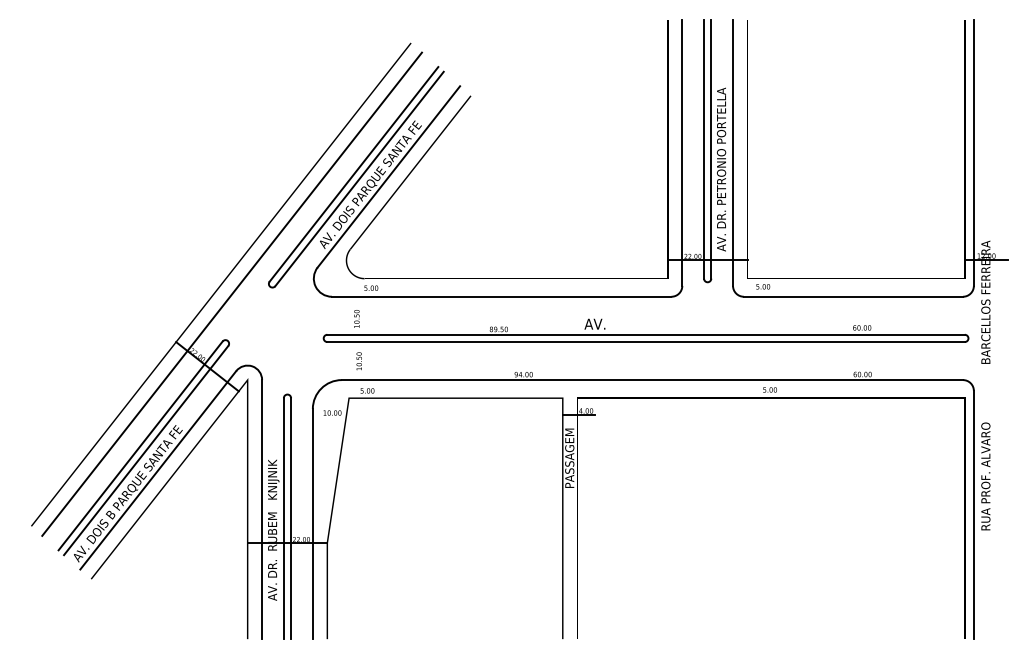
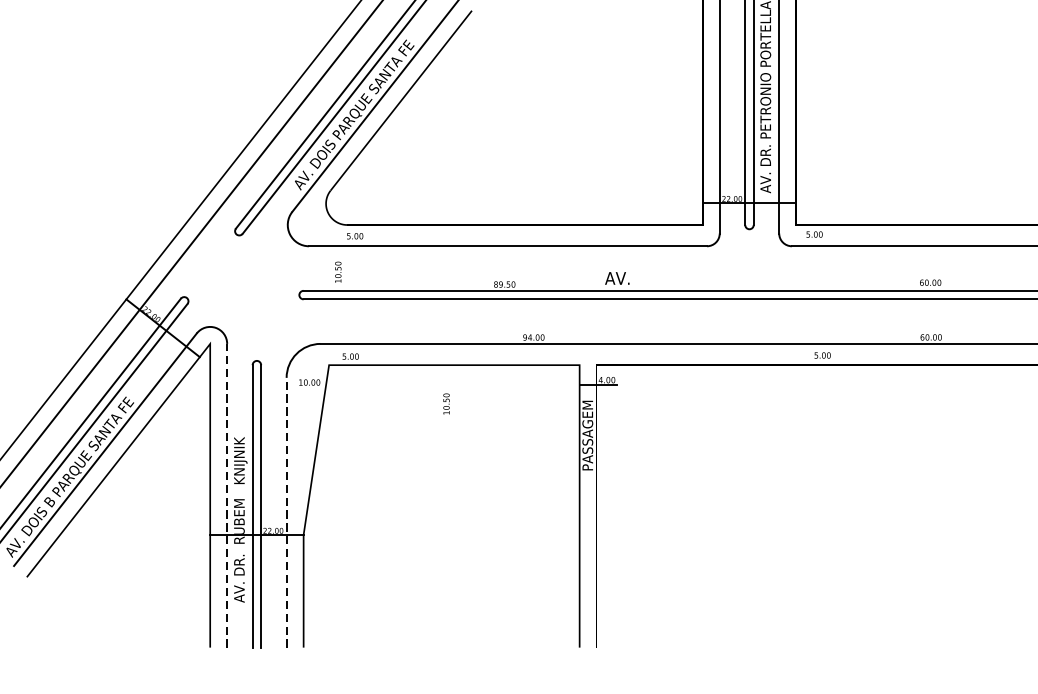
text: (358, 361) -> (445, 404), moved
line: (262, 509) -> (227, 495), solid -> dashed
line: (312, 523) -> (286, 512), solid -> dashed

